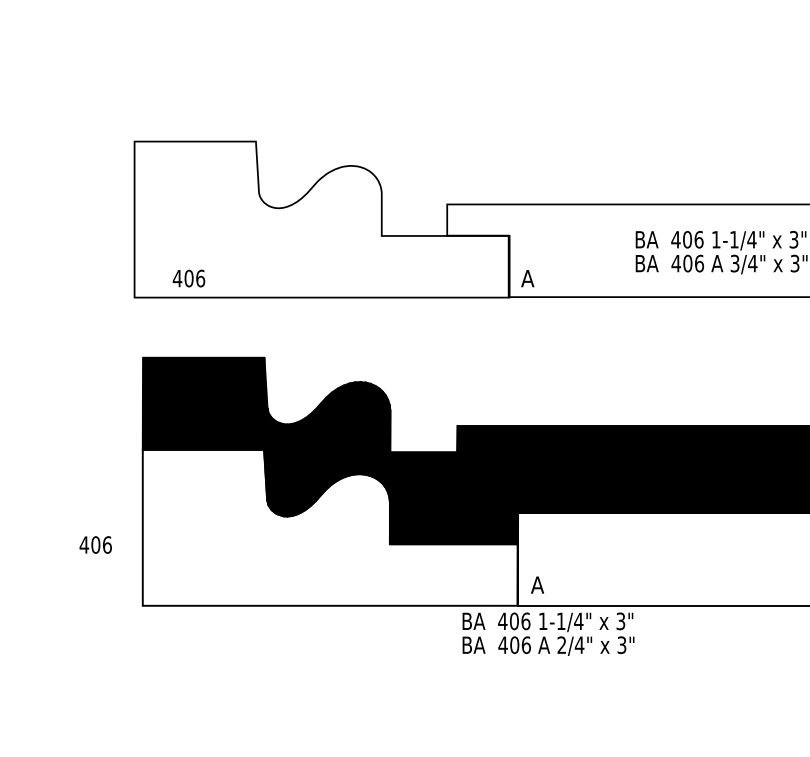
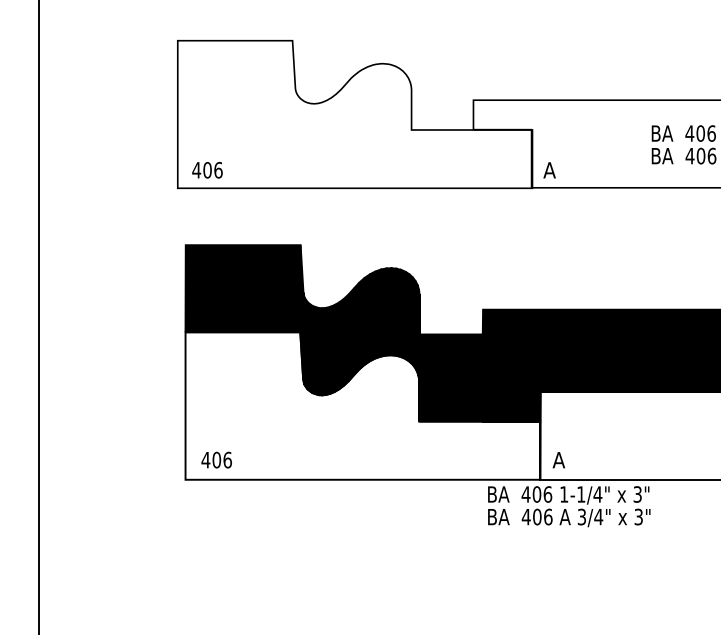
text: (188, 278) -> (207, 170), moved
text: (95, 544) -> (216, 459), moved
text: (561, 645) -> (581, 517), 2/4" -> 3/4"

